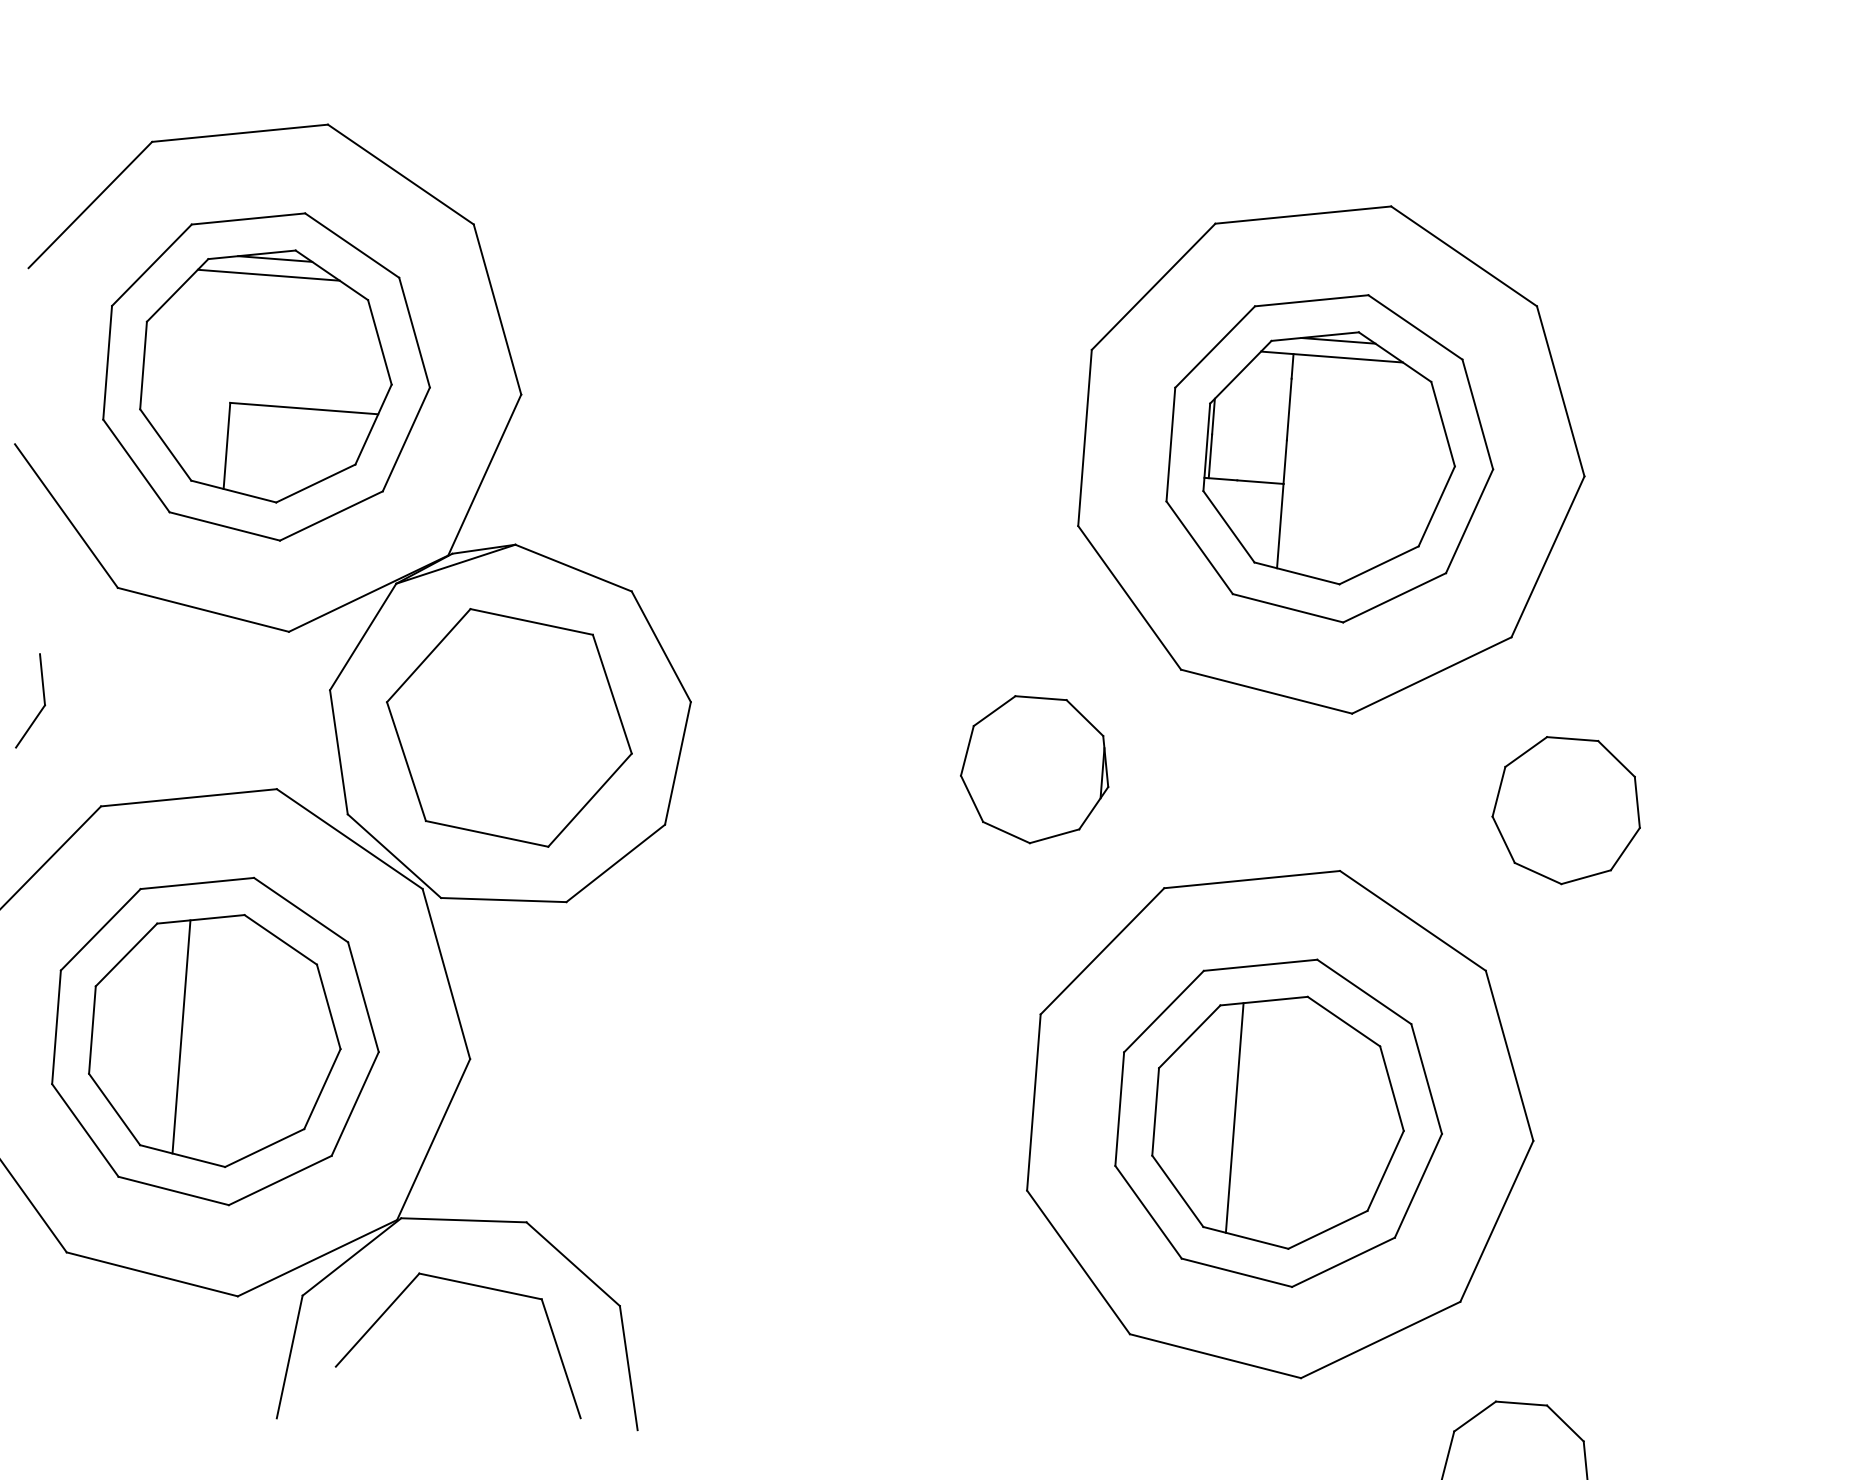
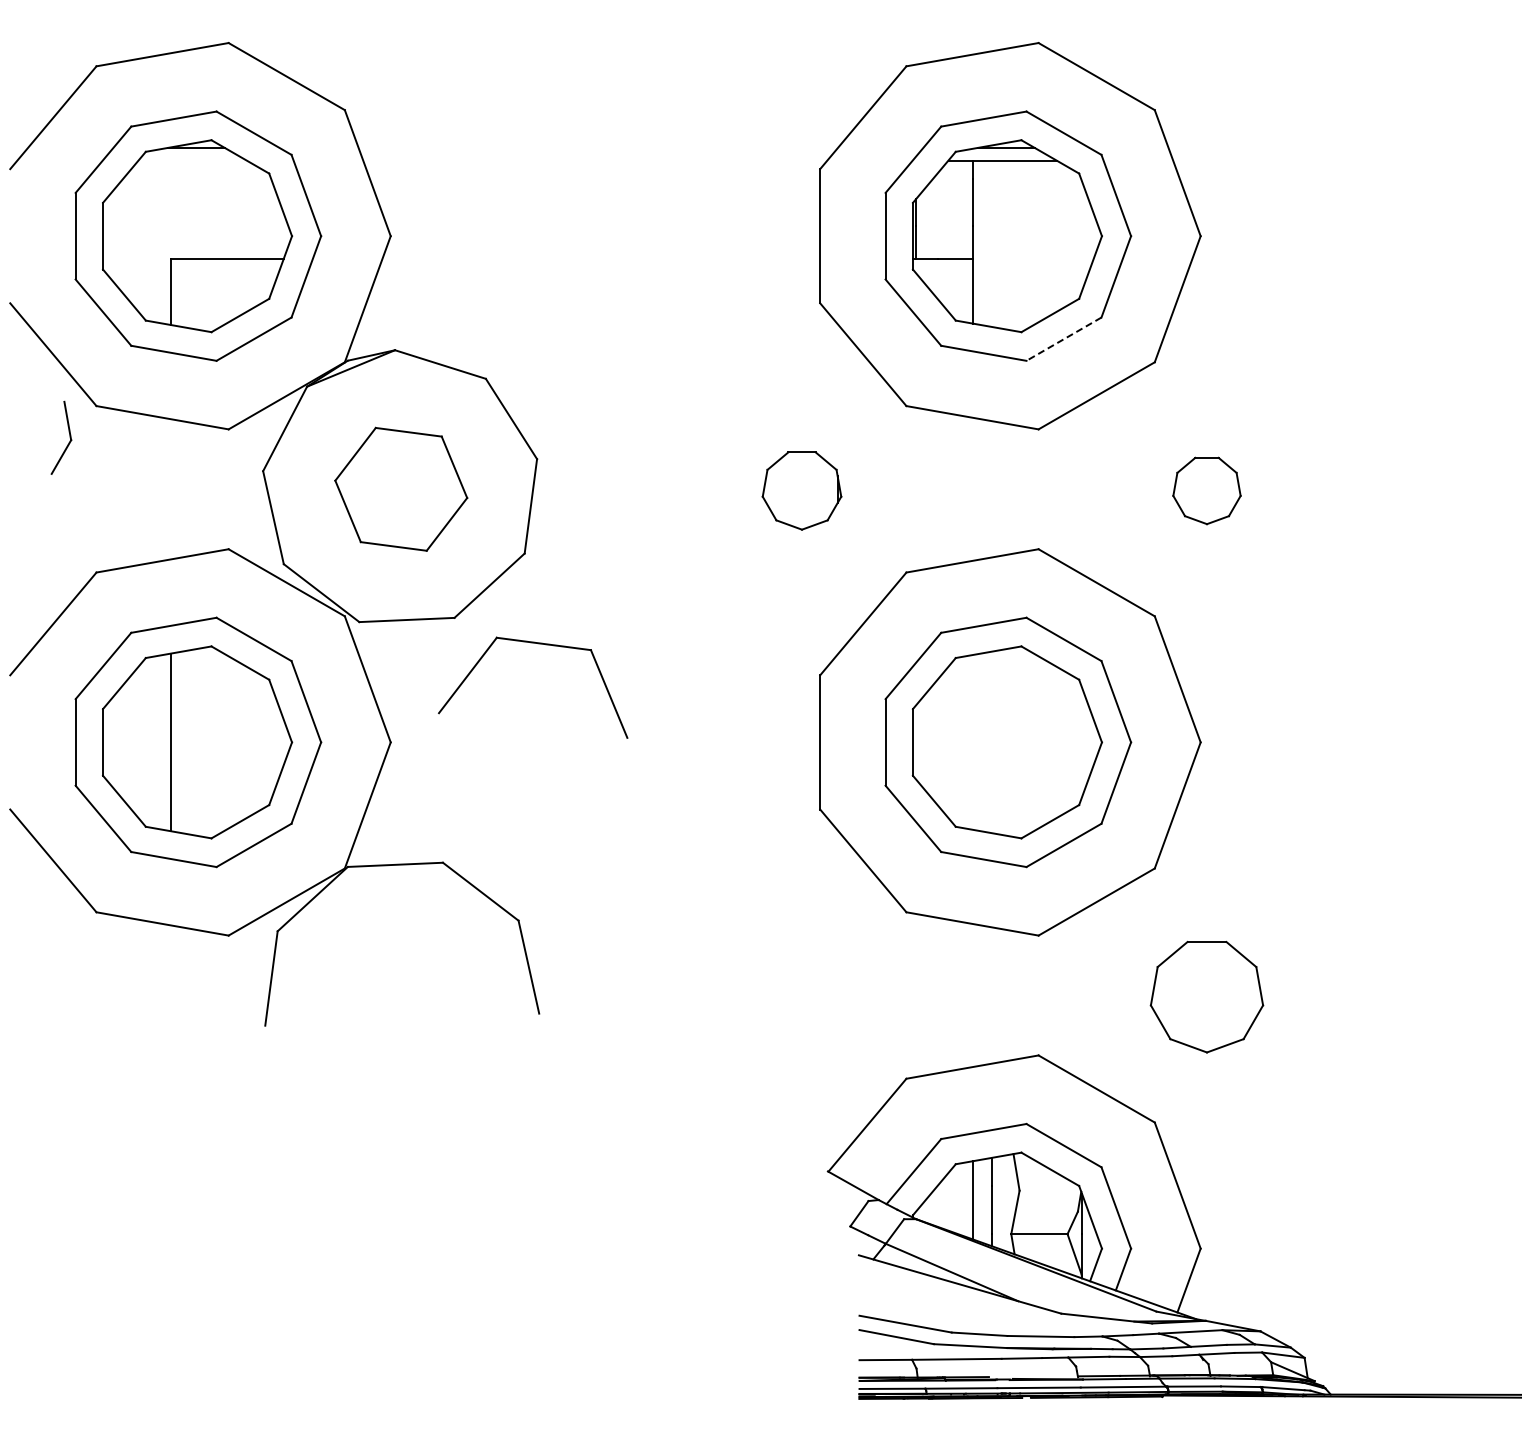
line: (268, 275) -> (192, 160), removed
line: (1393, 598) -> (1063, 339), solid -> dashed
part: (43, 701) -> (69, 437), moved
part: (509, 728) -> (401, 489), size x0.7
part: (1034, 769) -> (801, 490), size x0.7
part: (1566, 810) -> (1206, 490), size x0.6
line: (1235, 1116) -> (973, 741), removed
part: (473, 1286) -> (538, 644), moved

